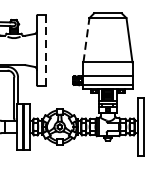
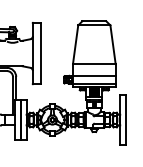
line: (86, 40) -> (75, 44), dashed -> solid
line: (46, 50) -> (40, 53), dashed -> solid

